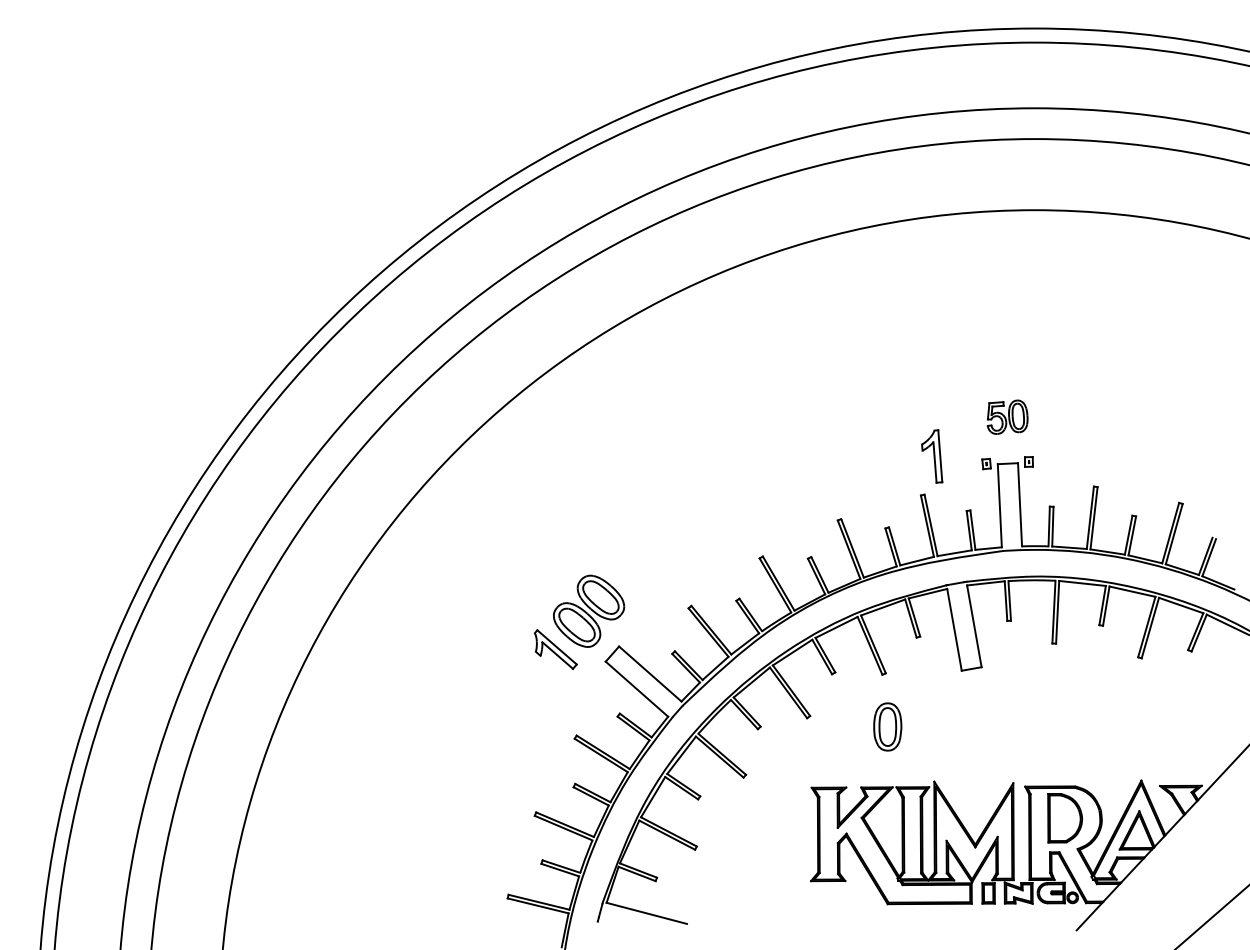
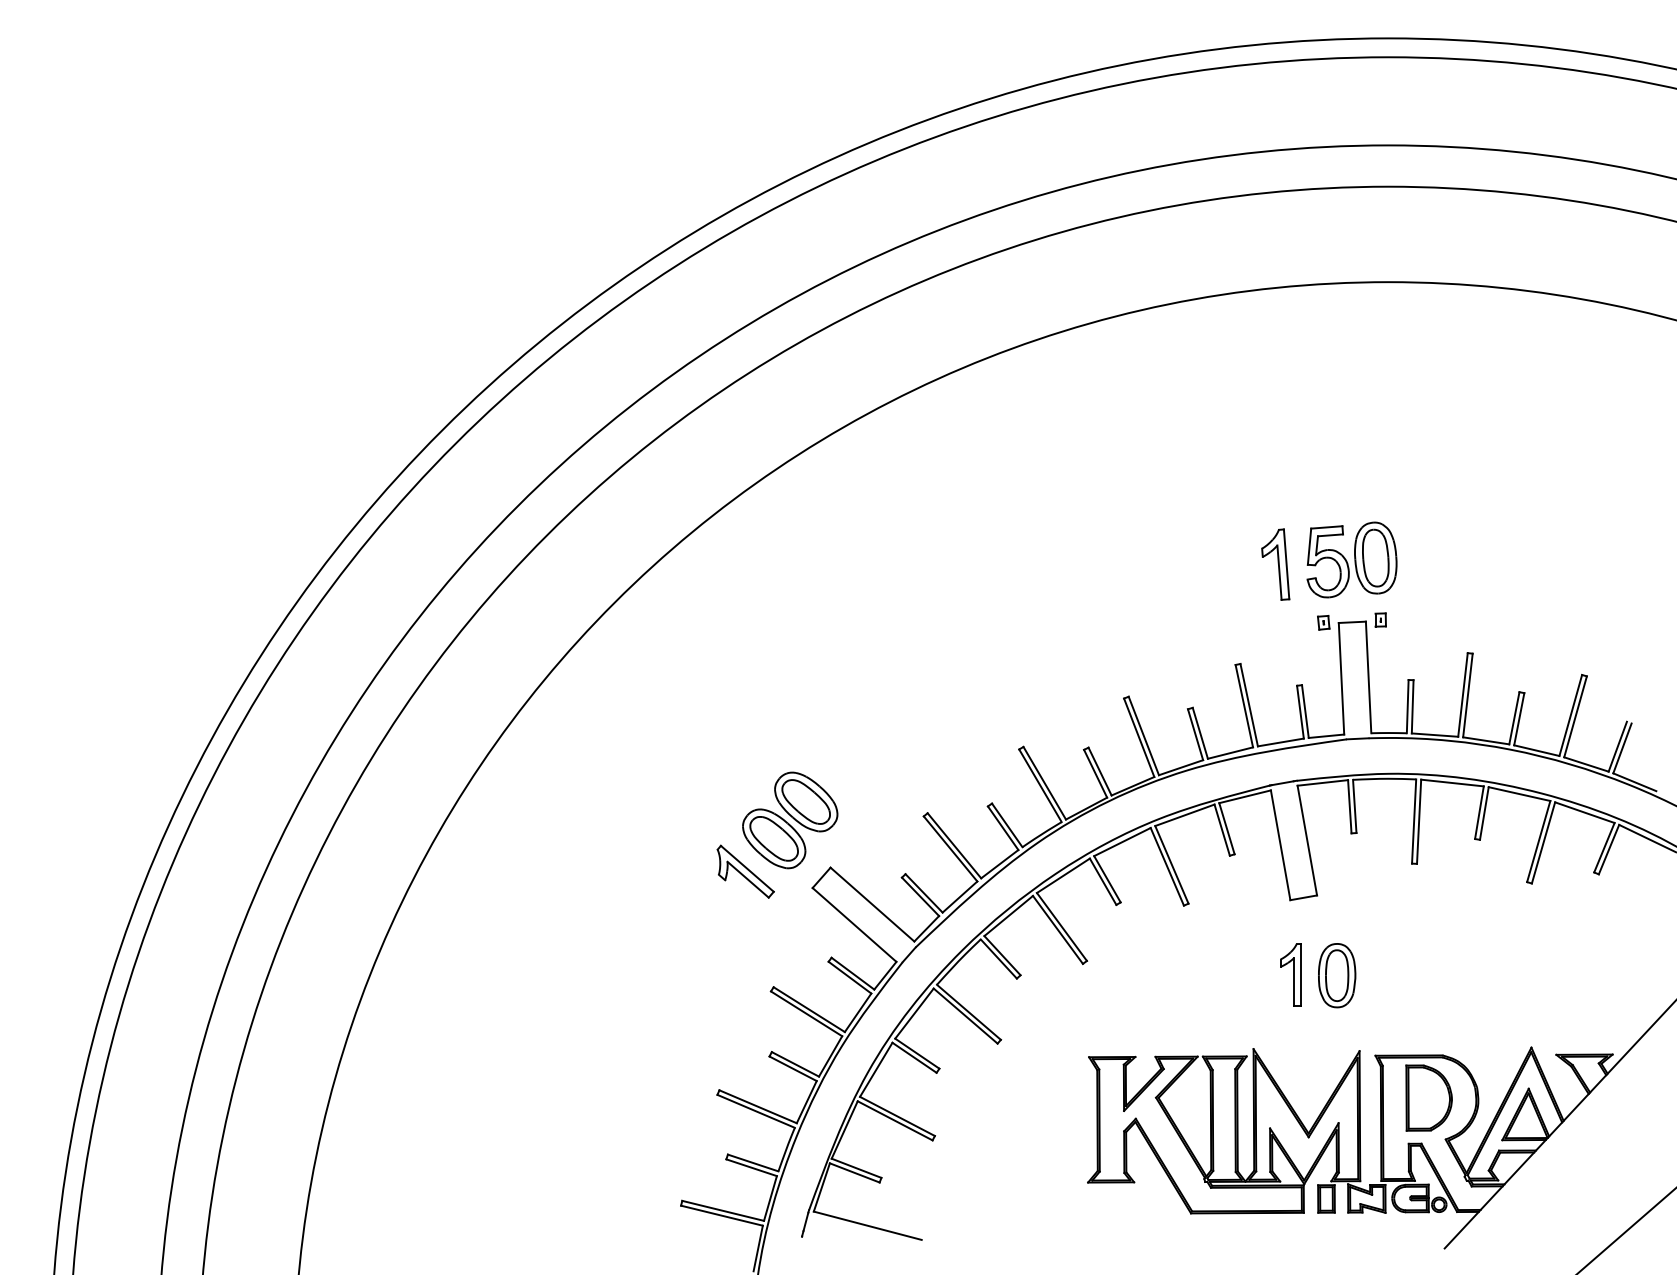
part: (1007, 416) -> (1351, 559), size x1.67
part: (932, 456) -> (1275, 564), moved
part: (888, 726) -> (1337, 975), moved
part: (961, 726) -> (1290, 974), added

